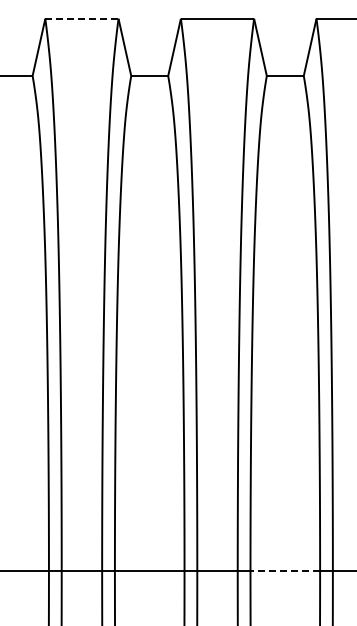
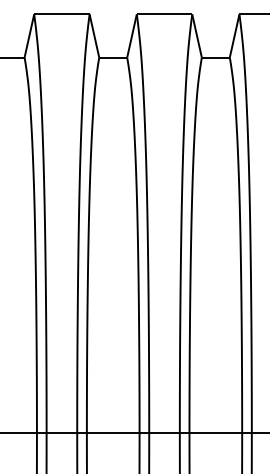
line: (82, 18) -> (62, 14), dashed -> solid
line: (285, 571) -> (215, 432), dashed -> solid

